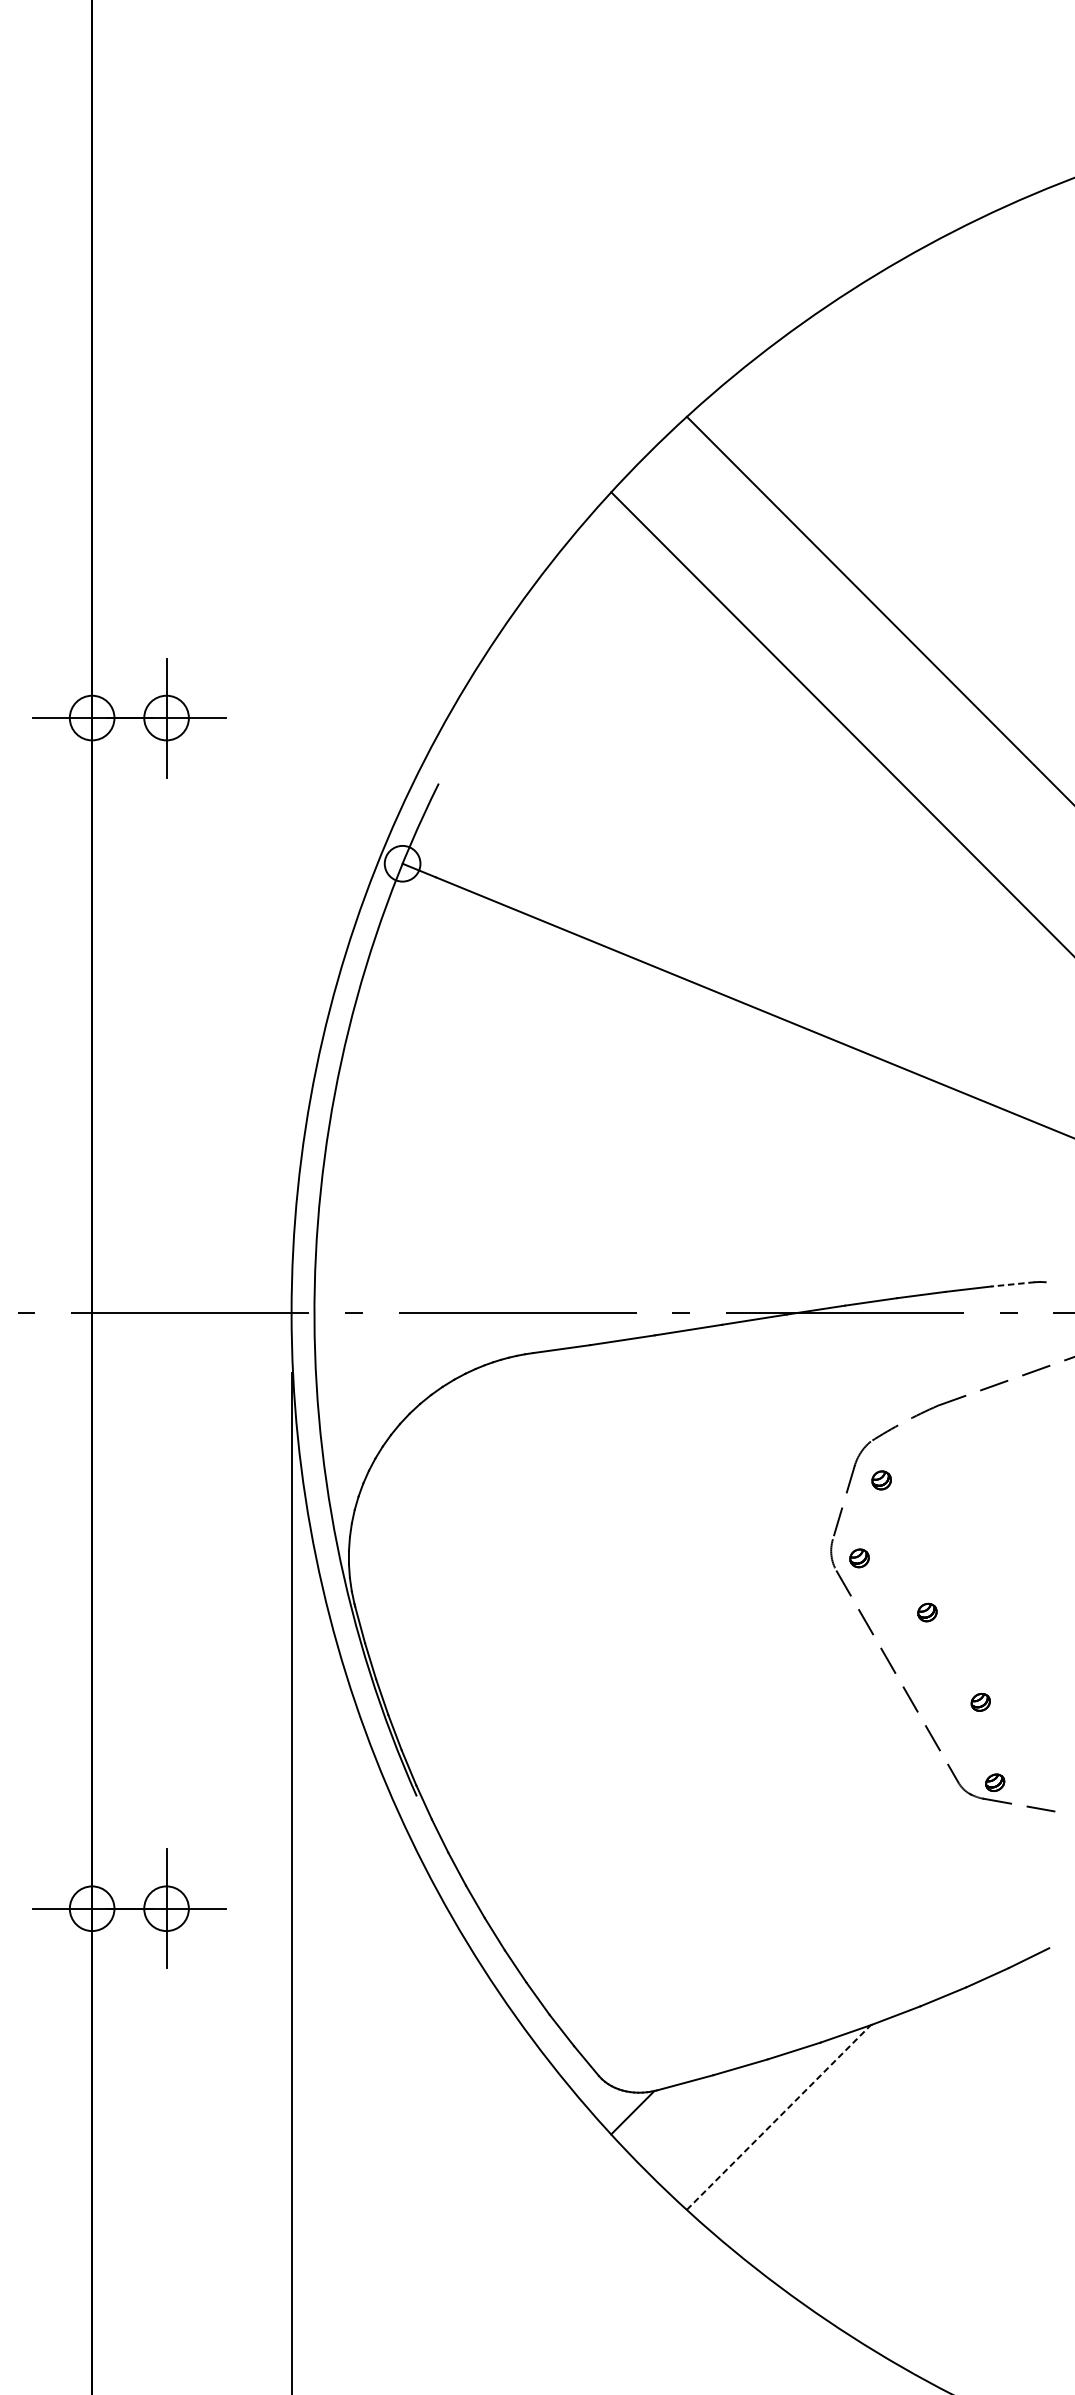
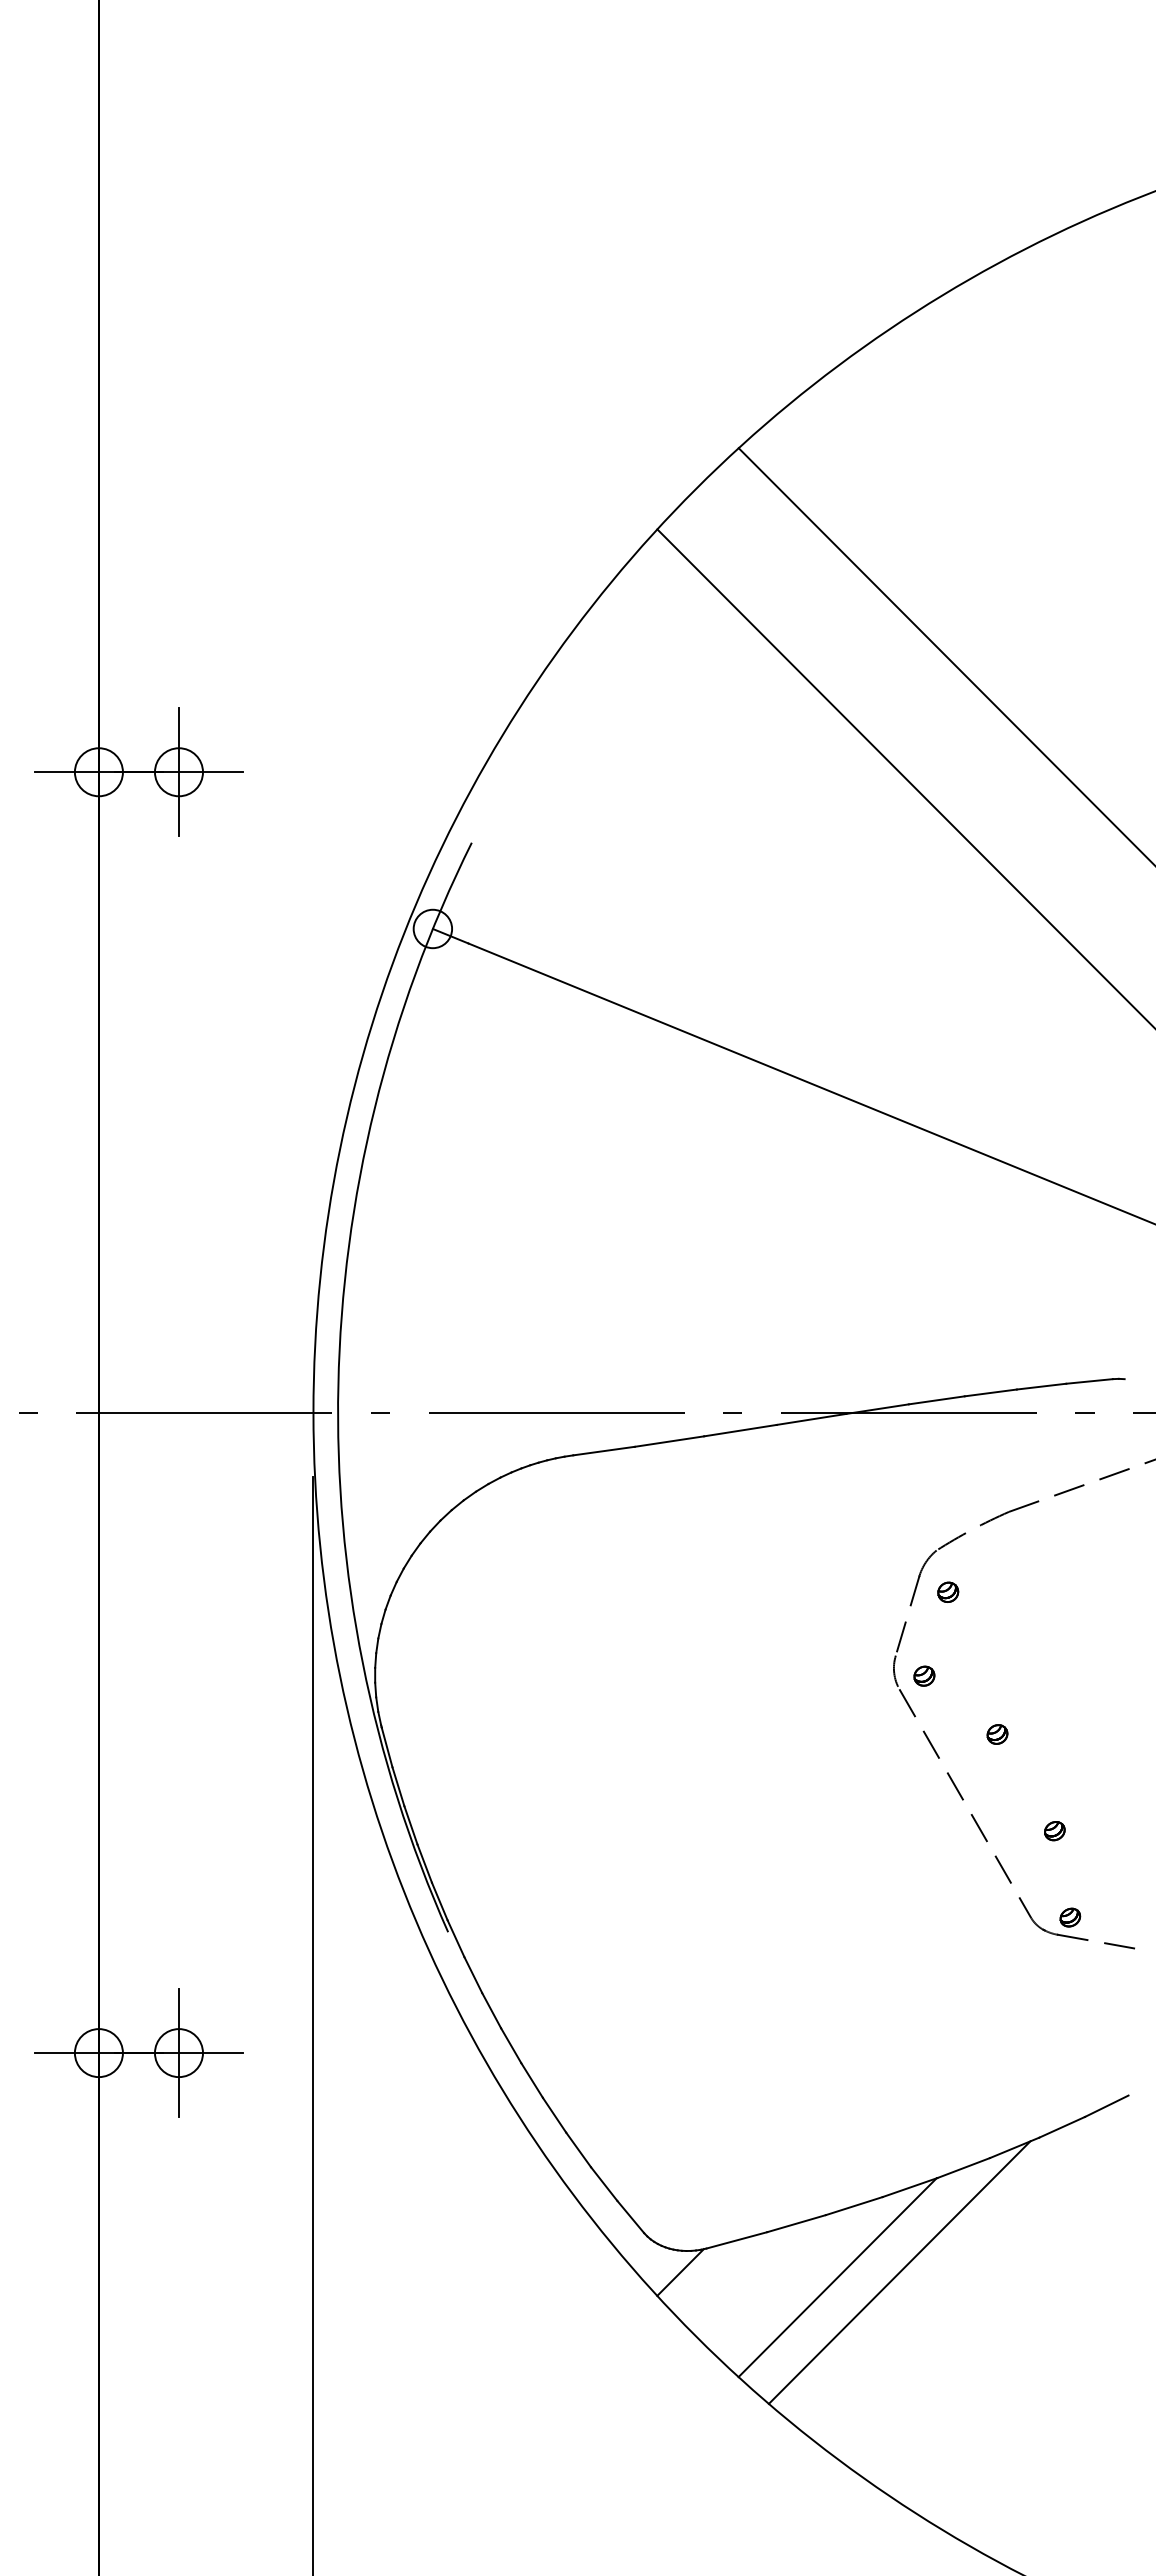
line: (1012, 1284) -> (1089, 1381), dashed -> solid
line: (836, 2112) -> (899, 2272), added
line: (778, 2117) -> (837, 2277), dashed -> solid

